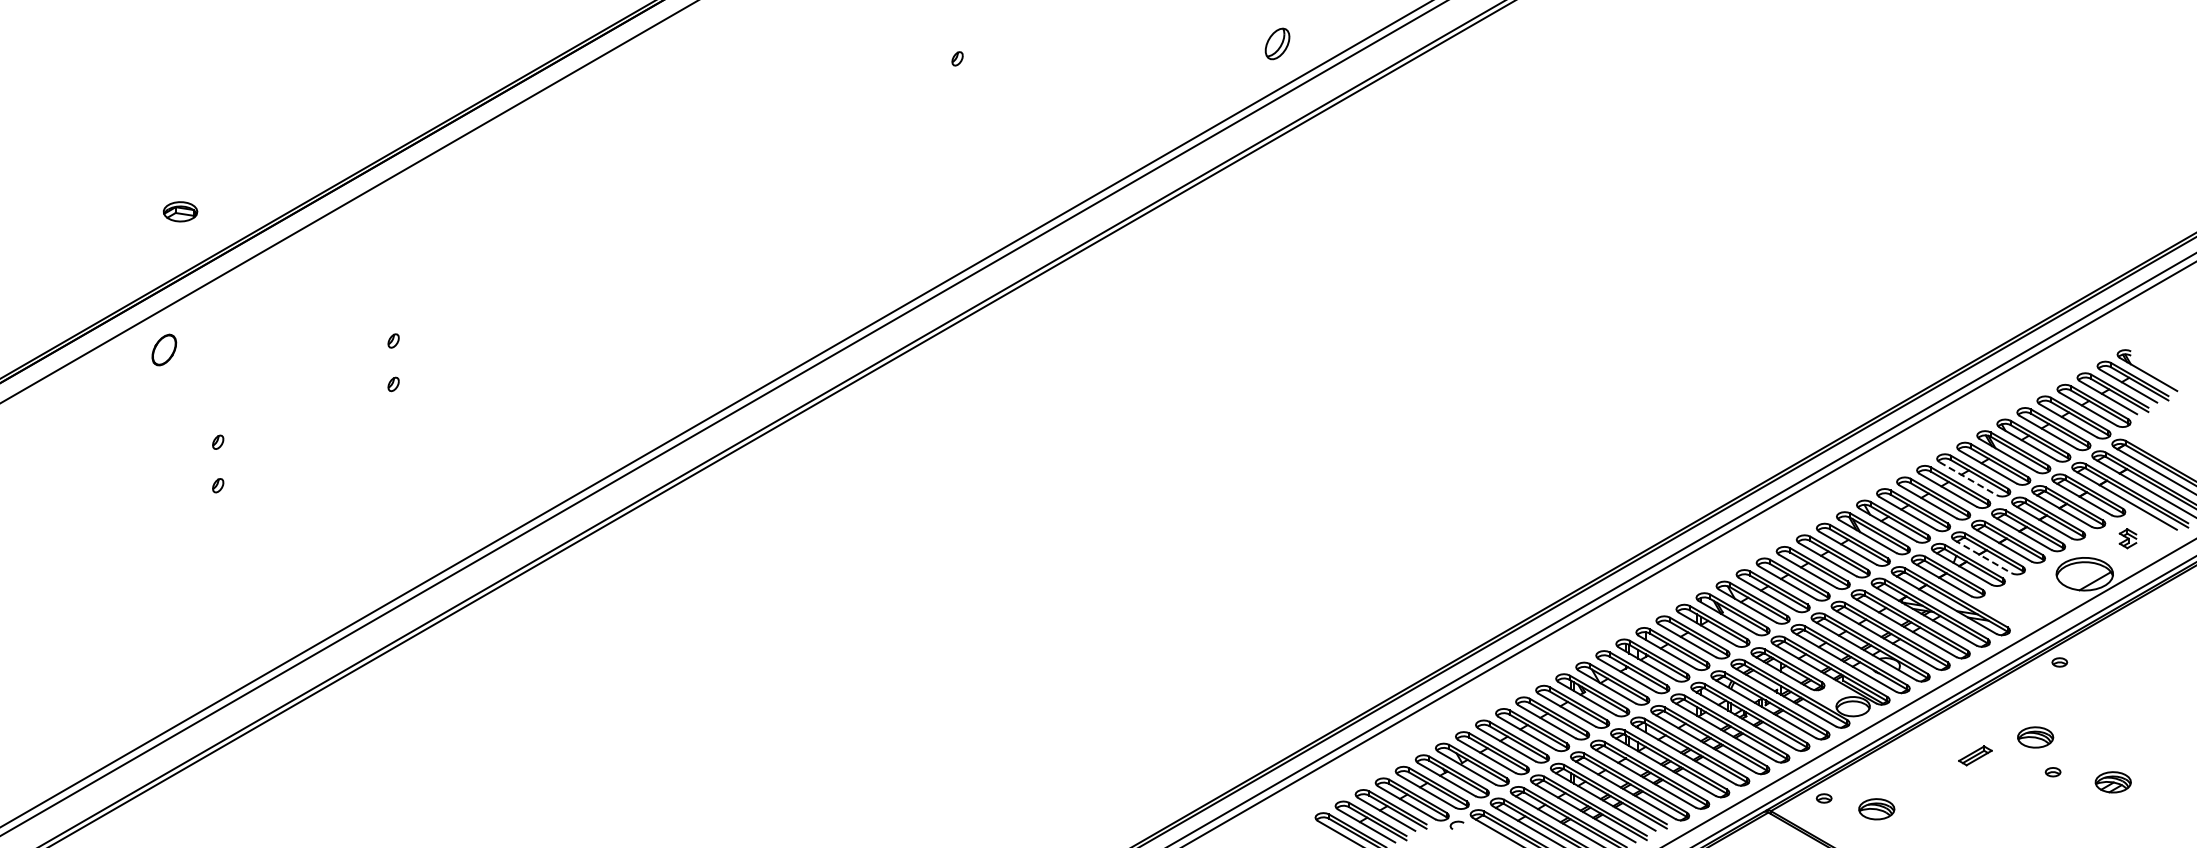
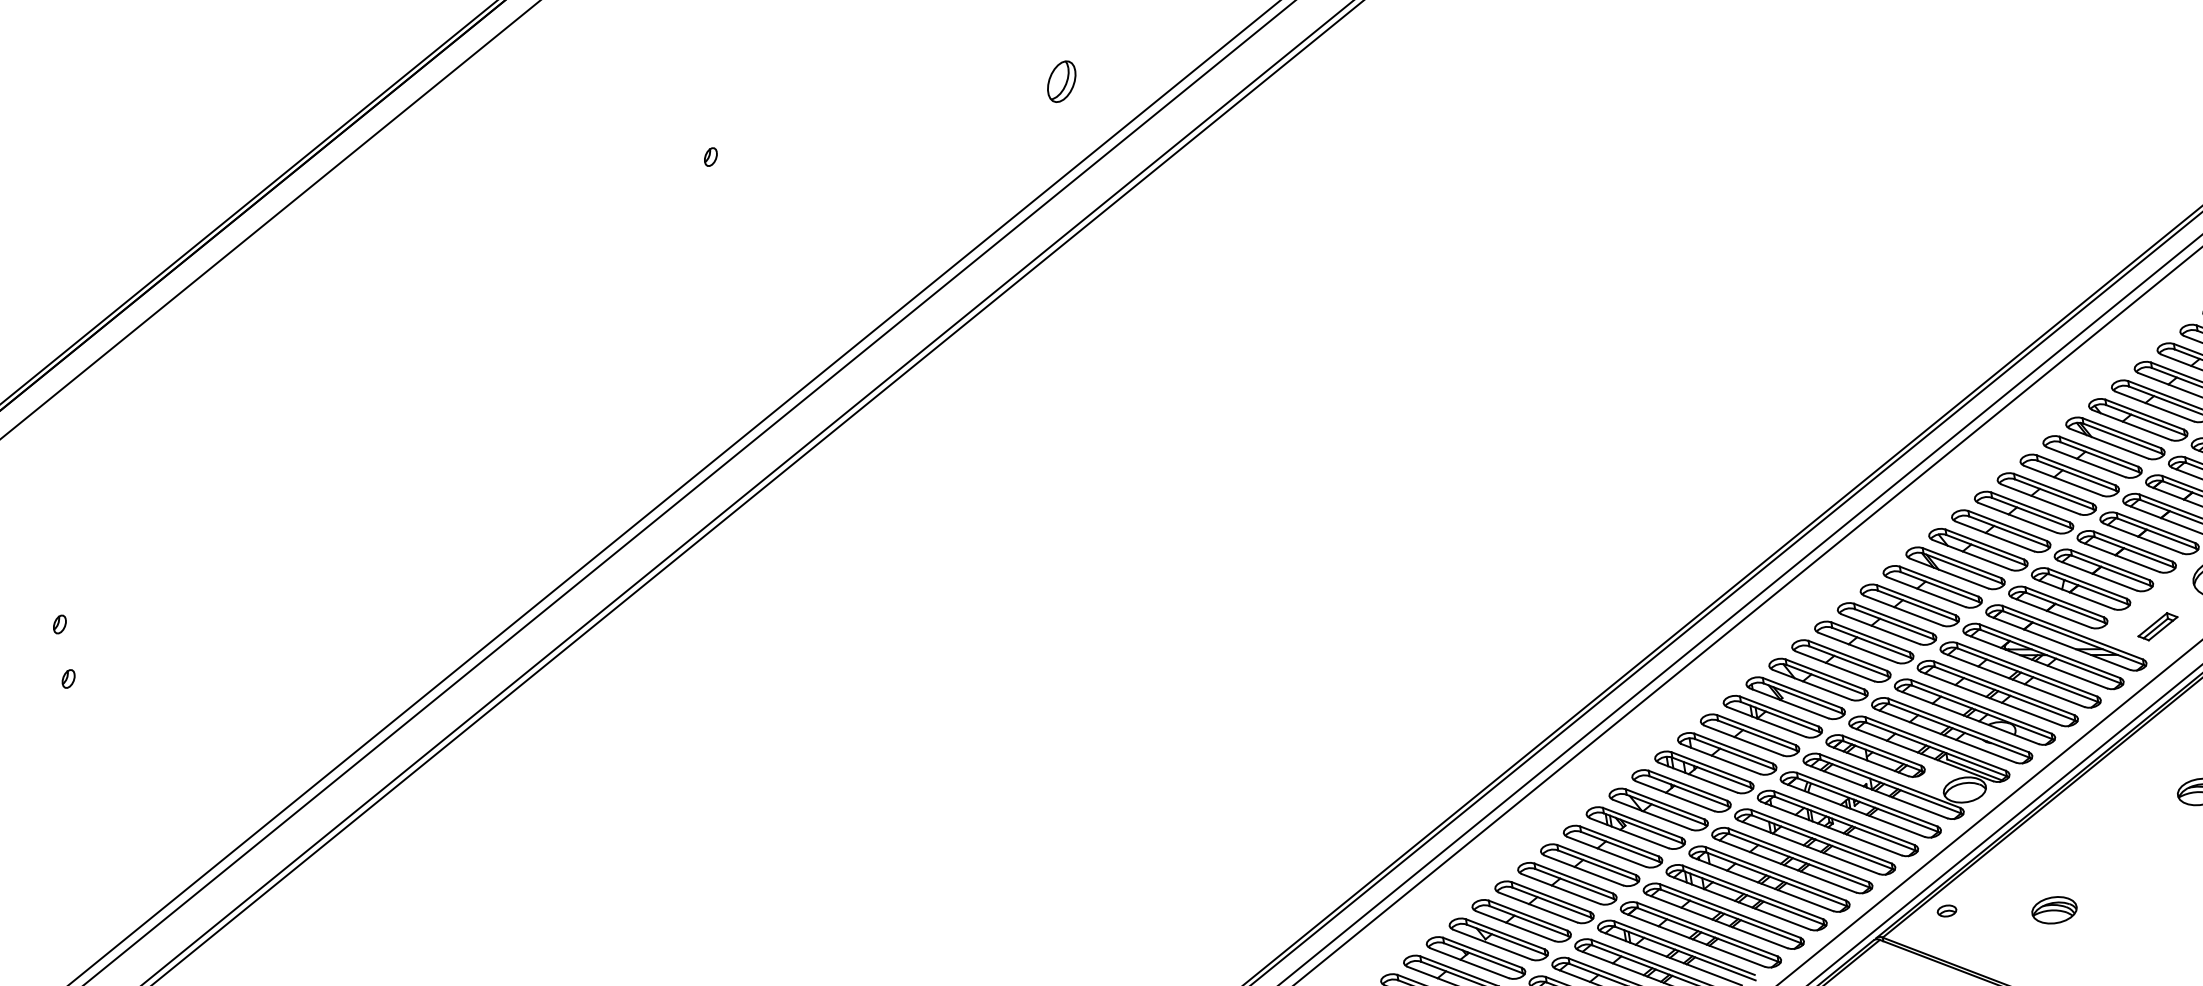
part: (1277, 43) -> (1061, 81), moved
line: (1968, 478) -> (2063, 480), dashed -> solid
line: (1983, 556) -> (2098, 575), dashed -> solid
part: (1975, 755) -> (2157, 626), moved
part: (1876, 809) -> (2054, 910), moved

